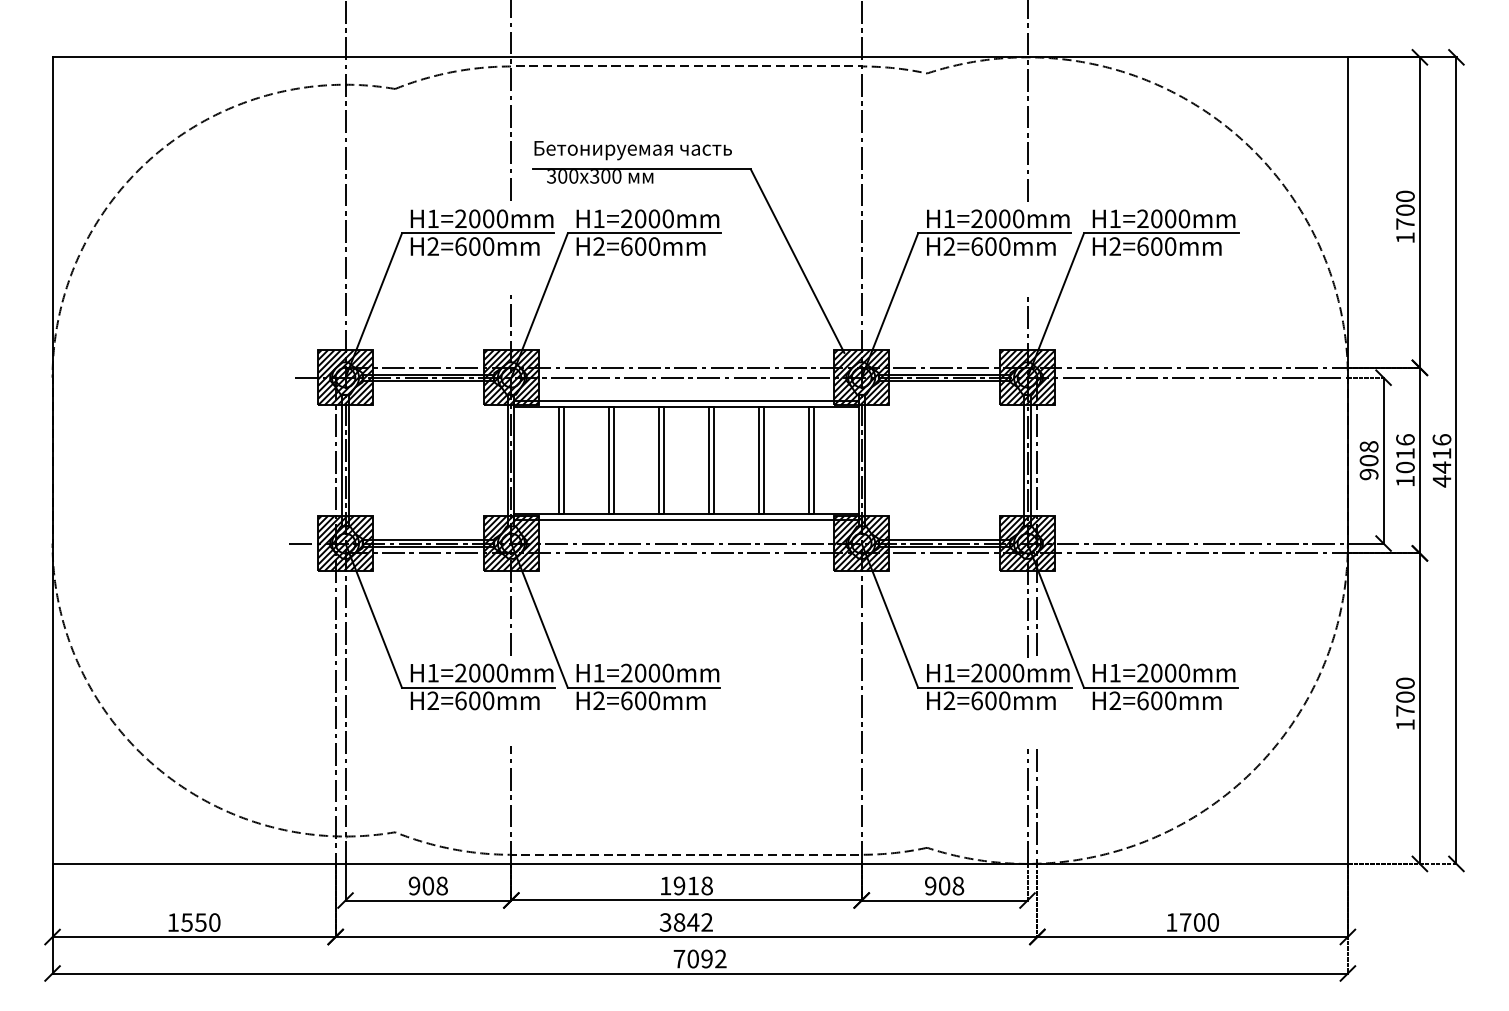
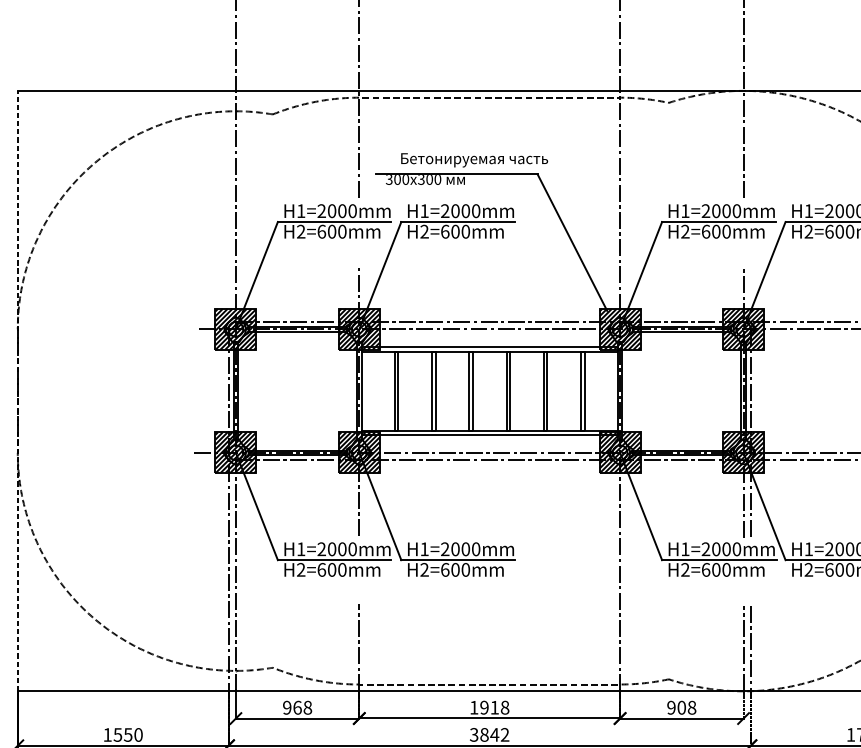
text: (632, 150) -> (474, 160), moved
line: (52, 460) -> (17, 391), solid -> dashed
text: (428, 885) -> (297, 707), 908 -> 968

